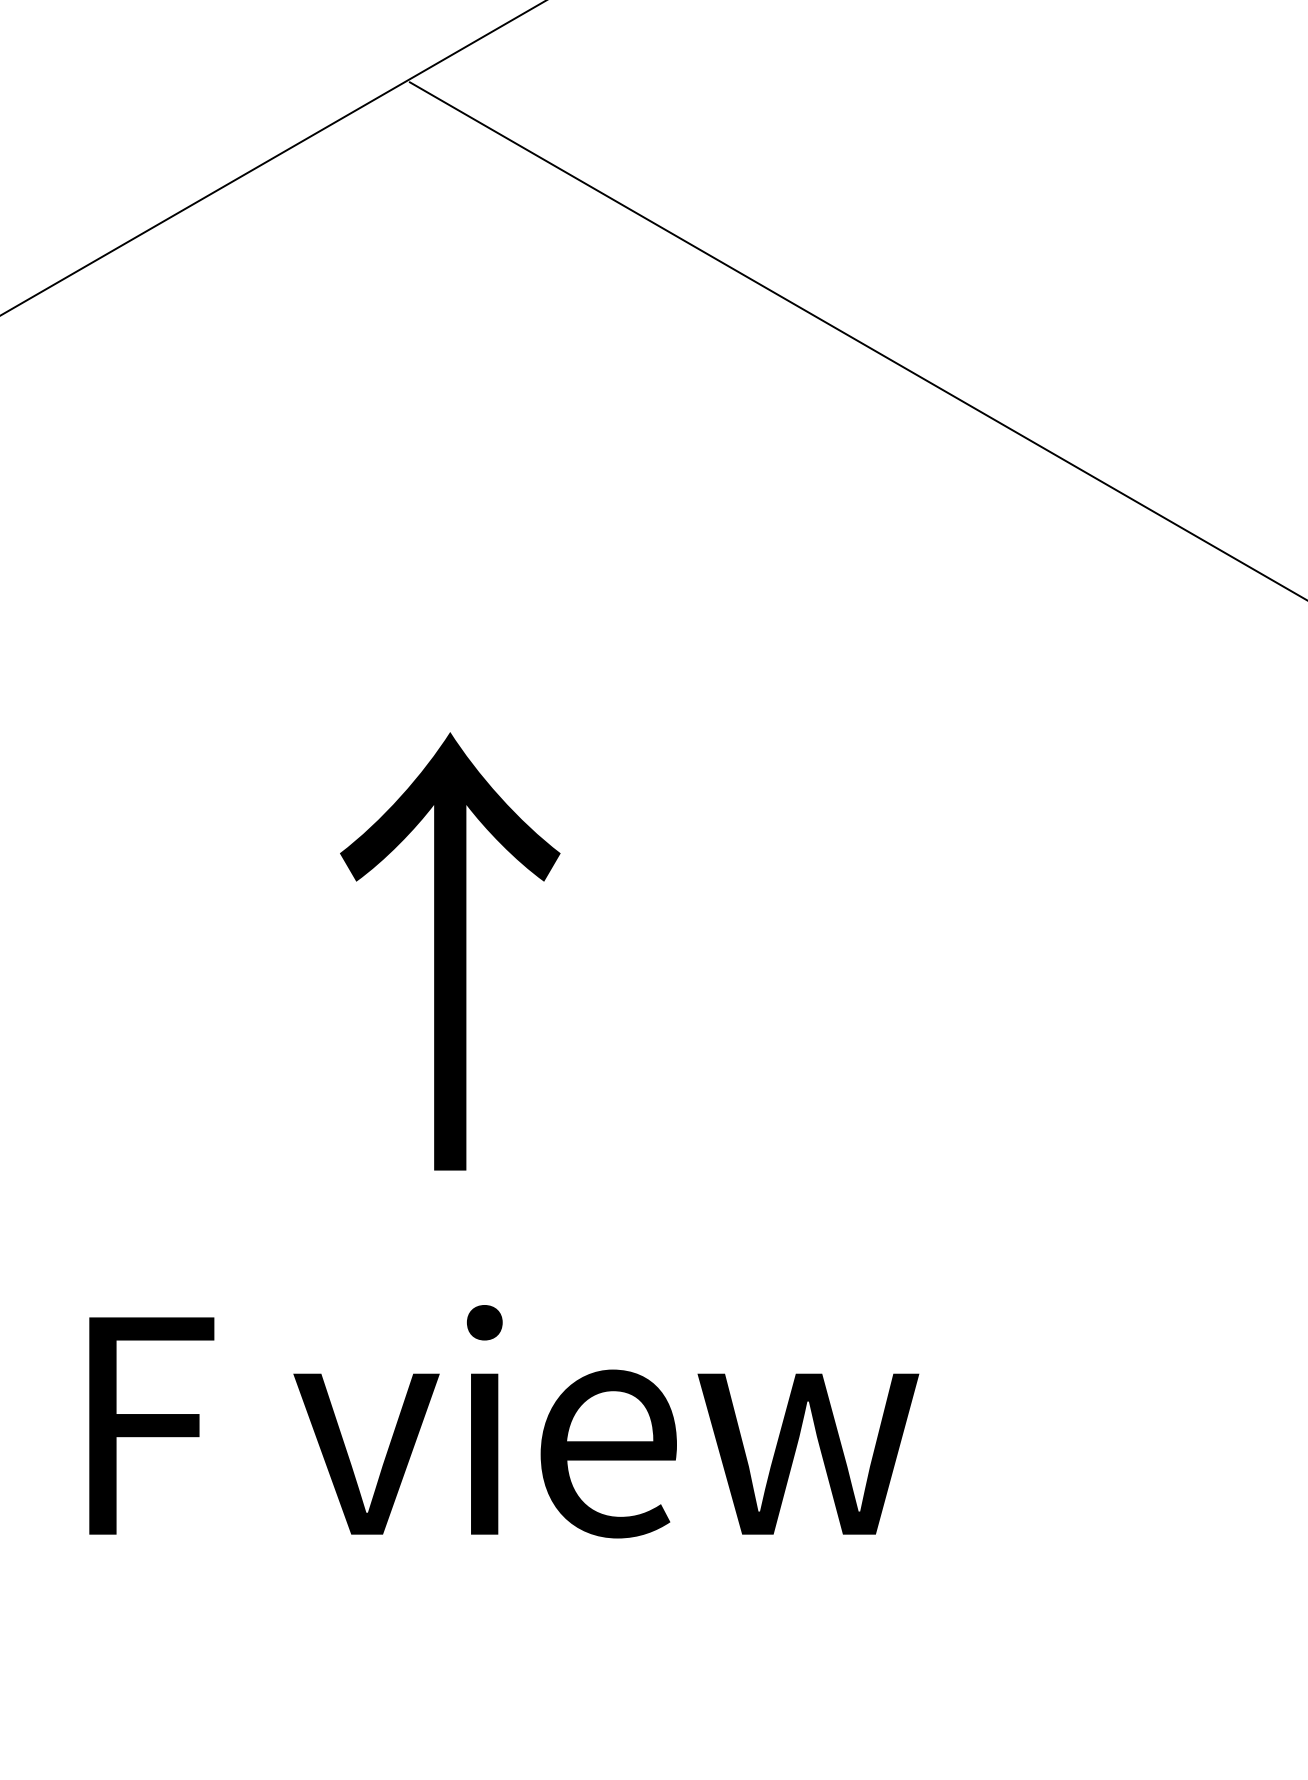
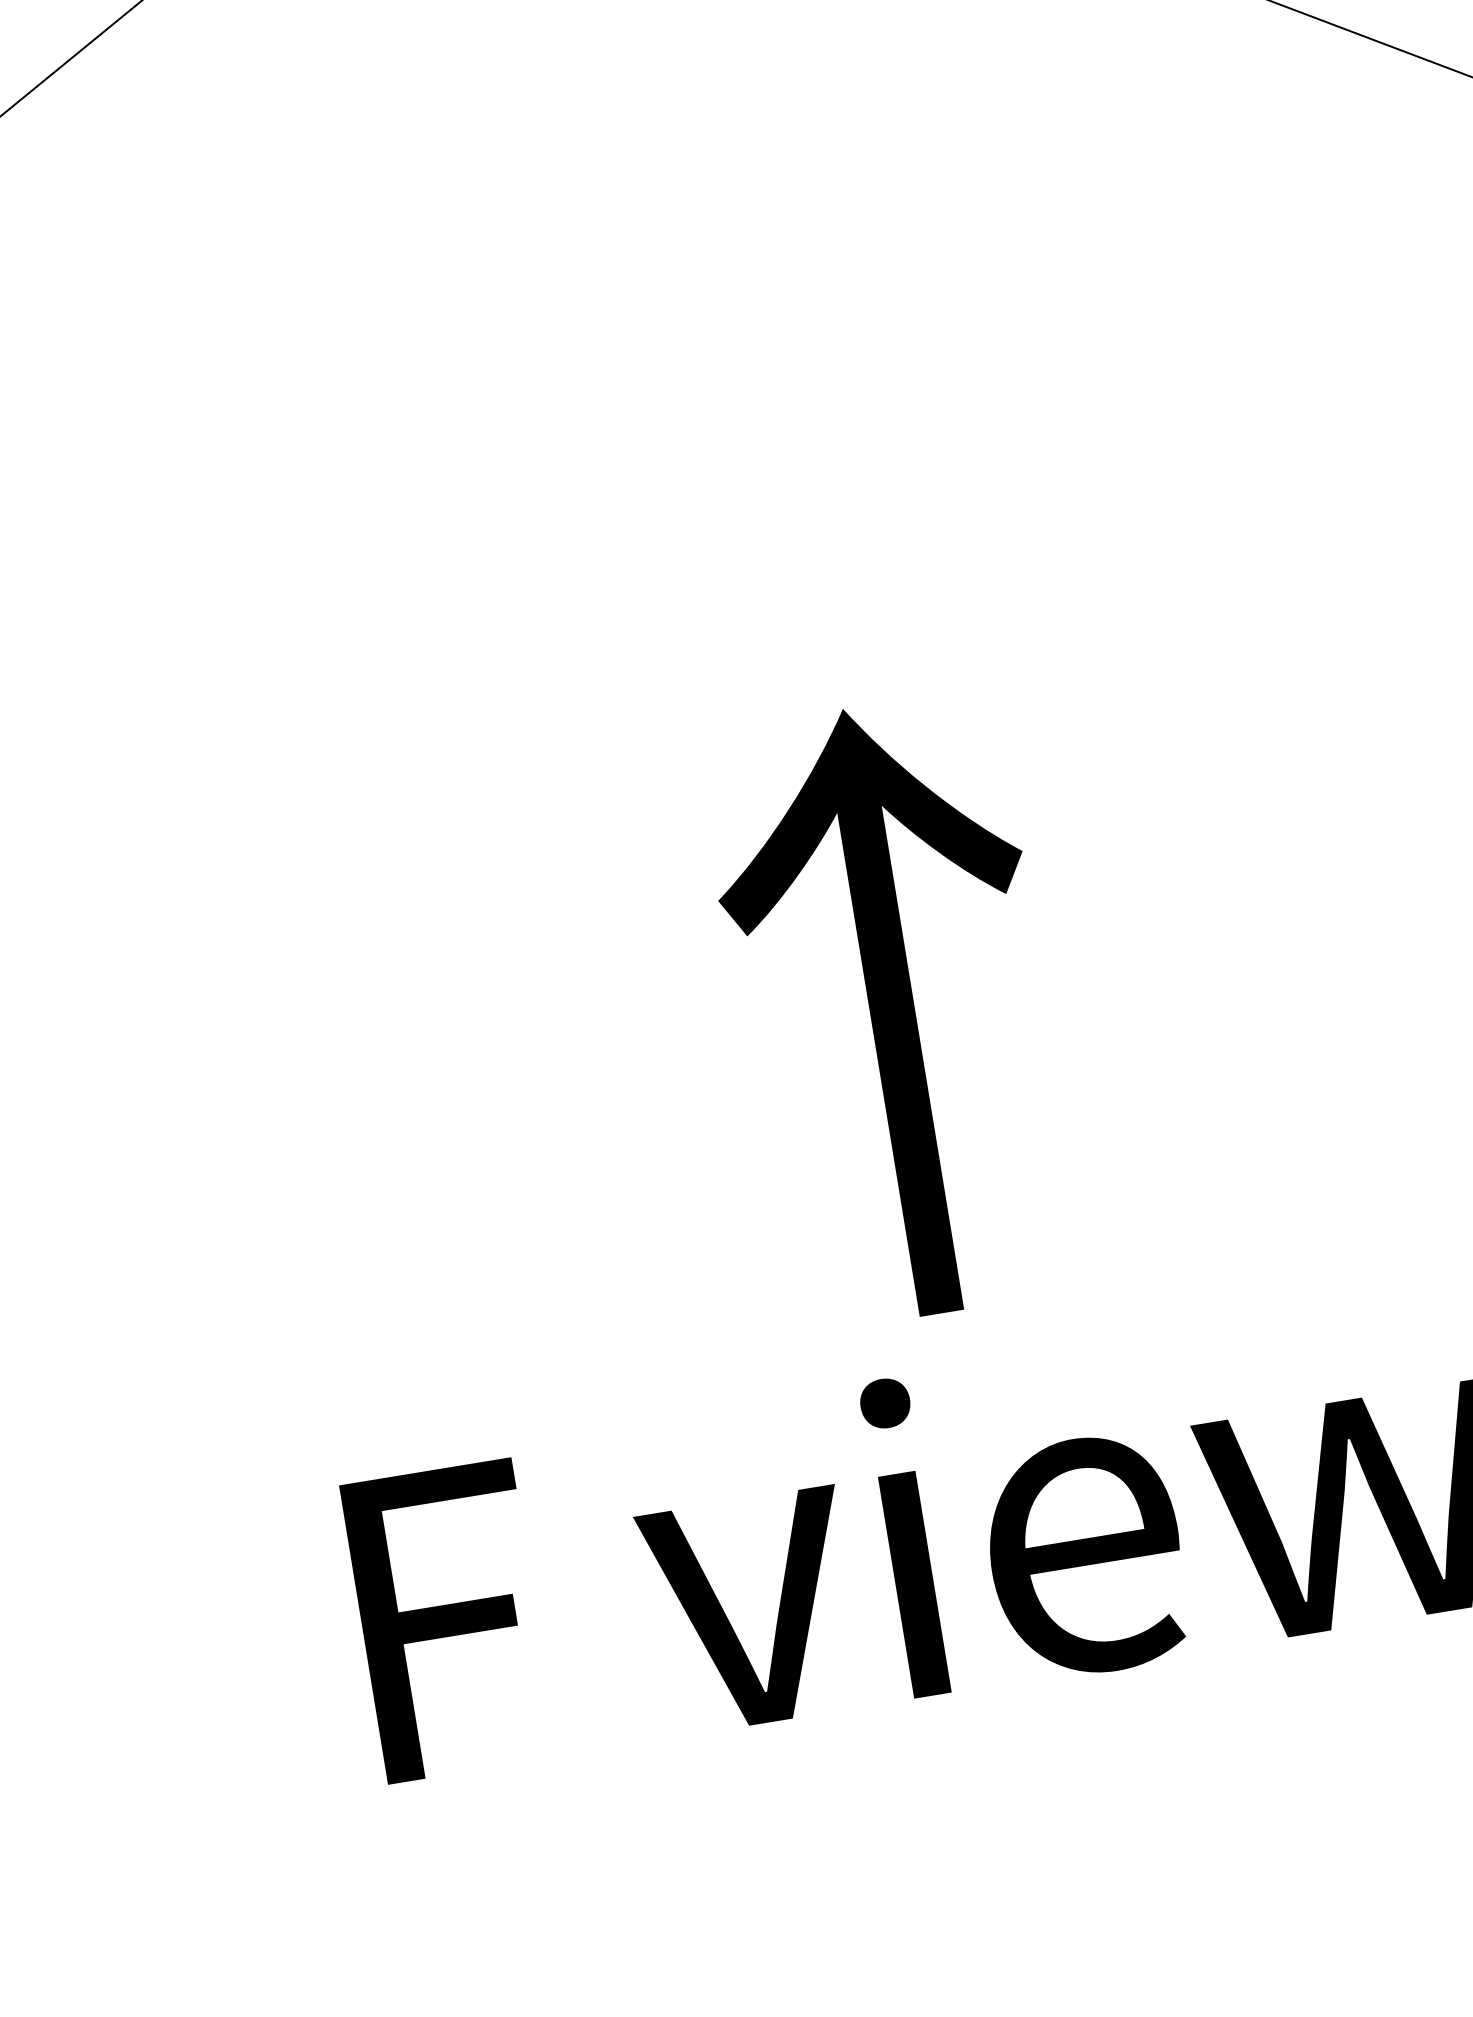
text: (450, 951) -> (892, 1011), moved

